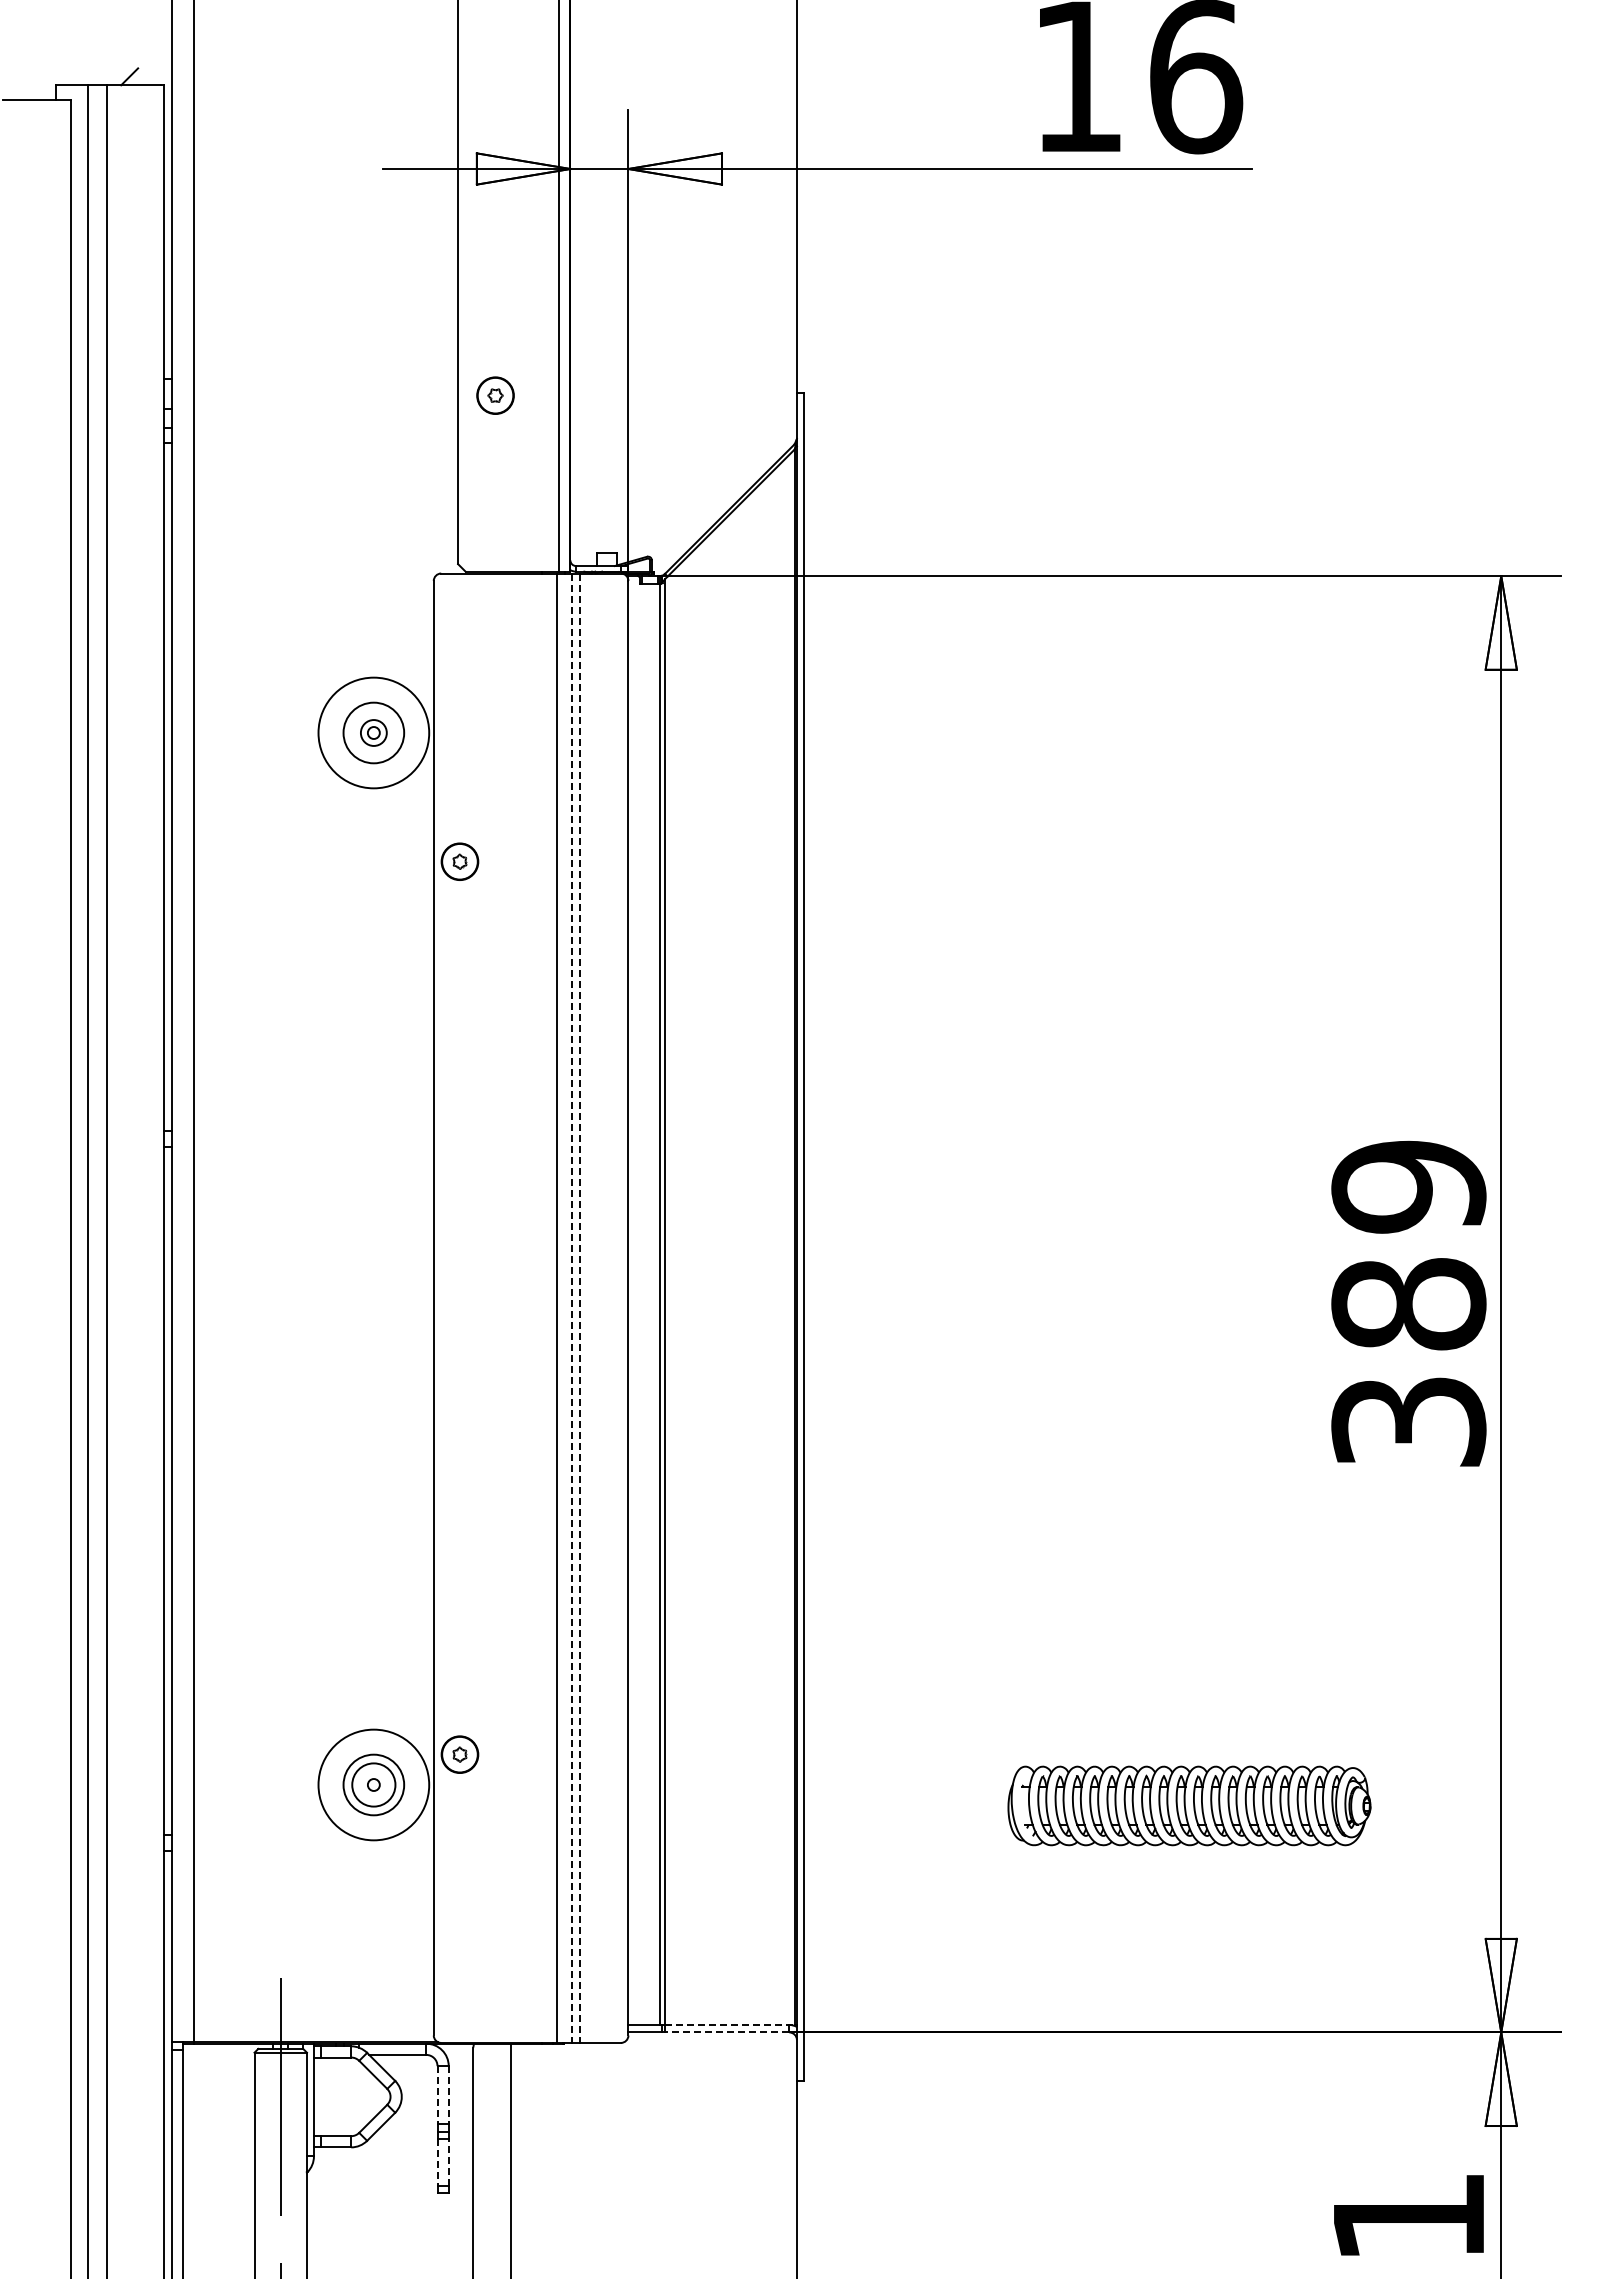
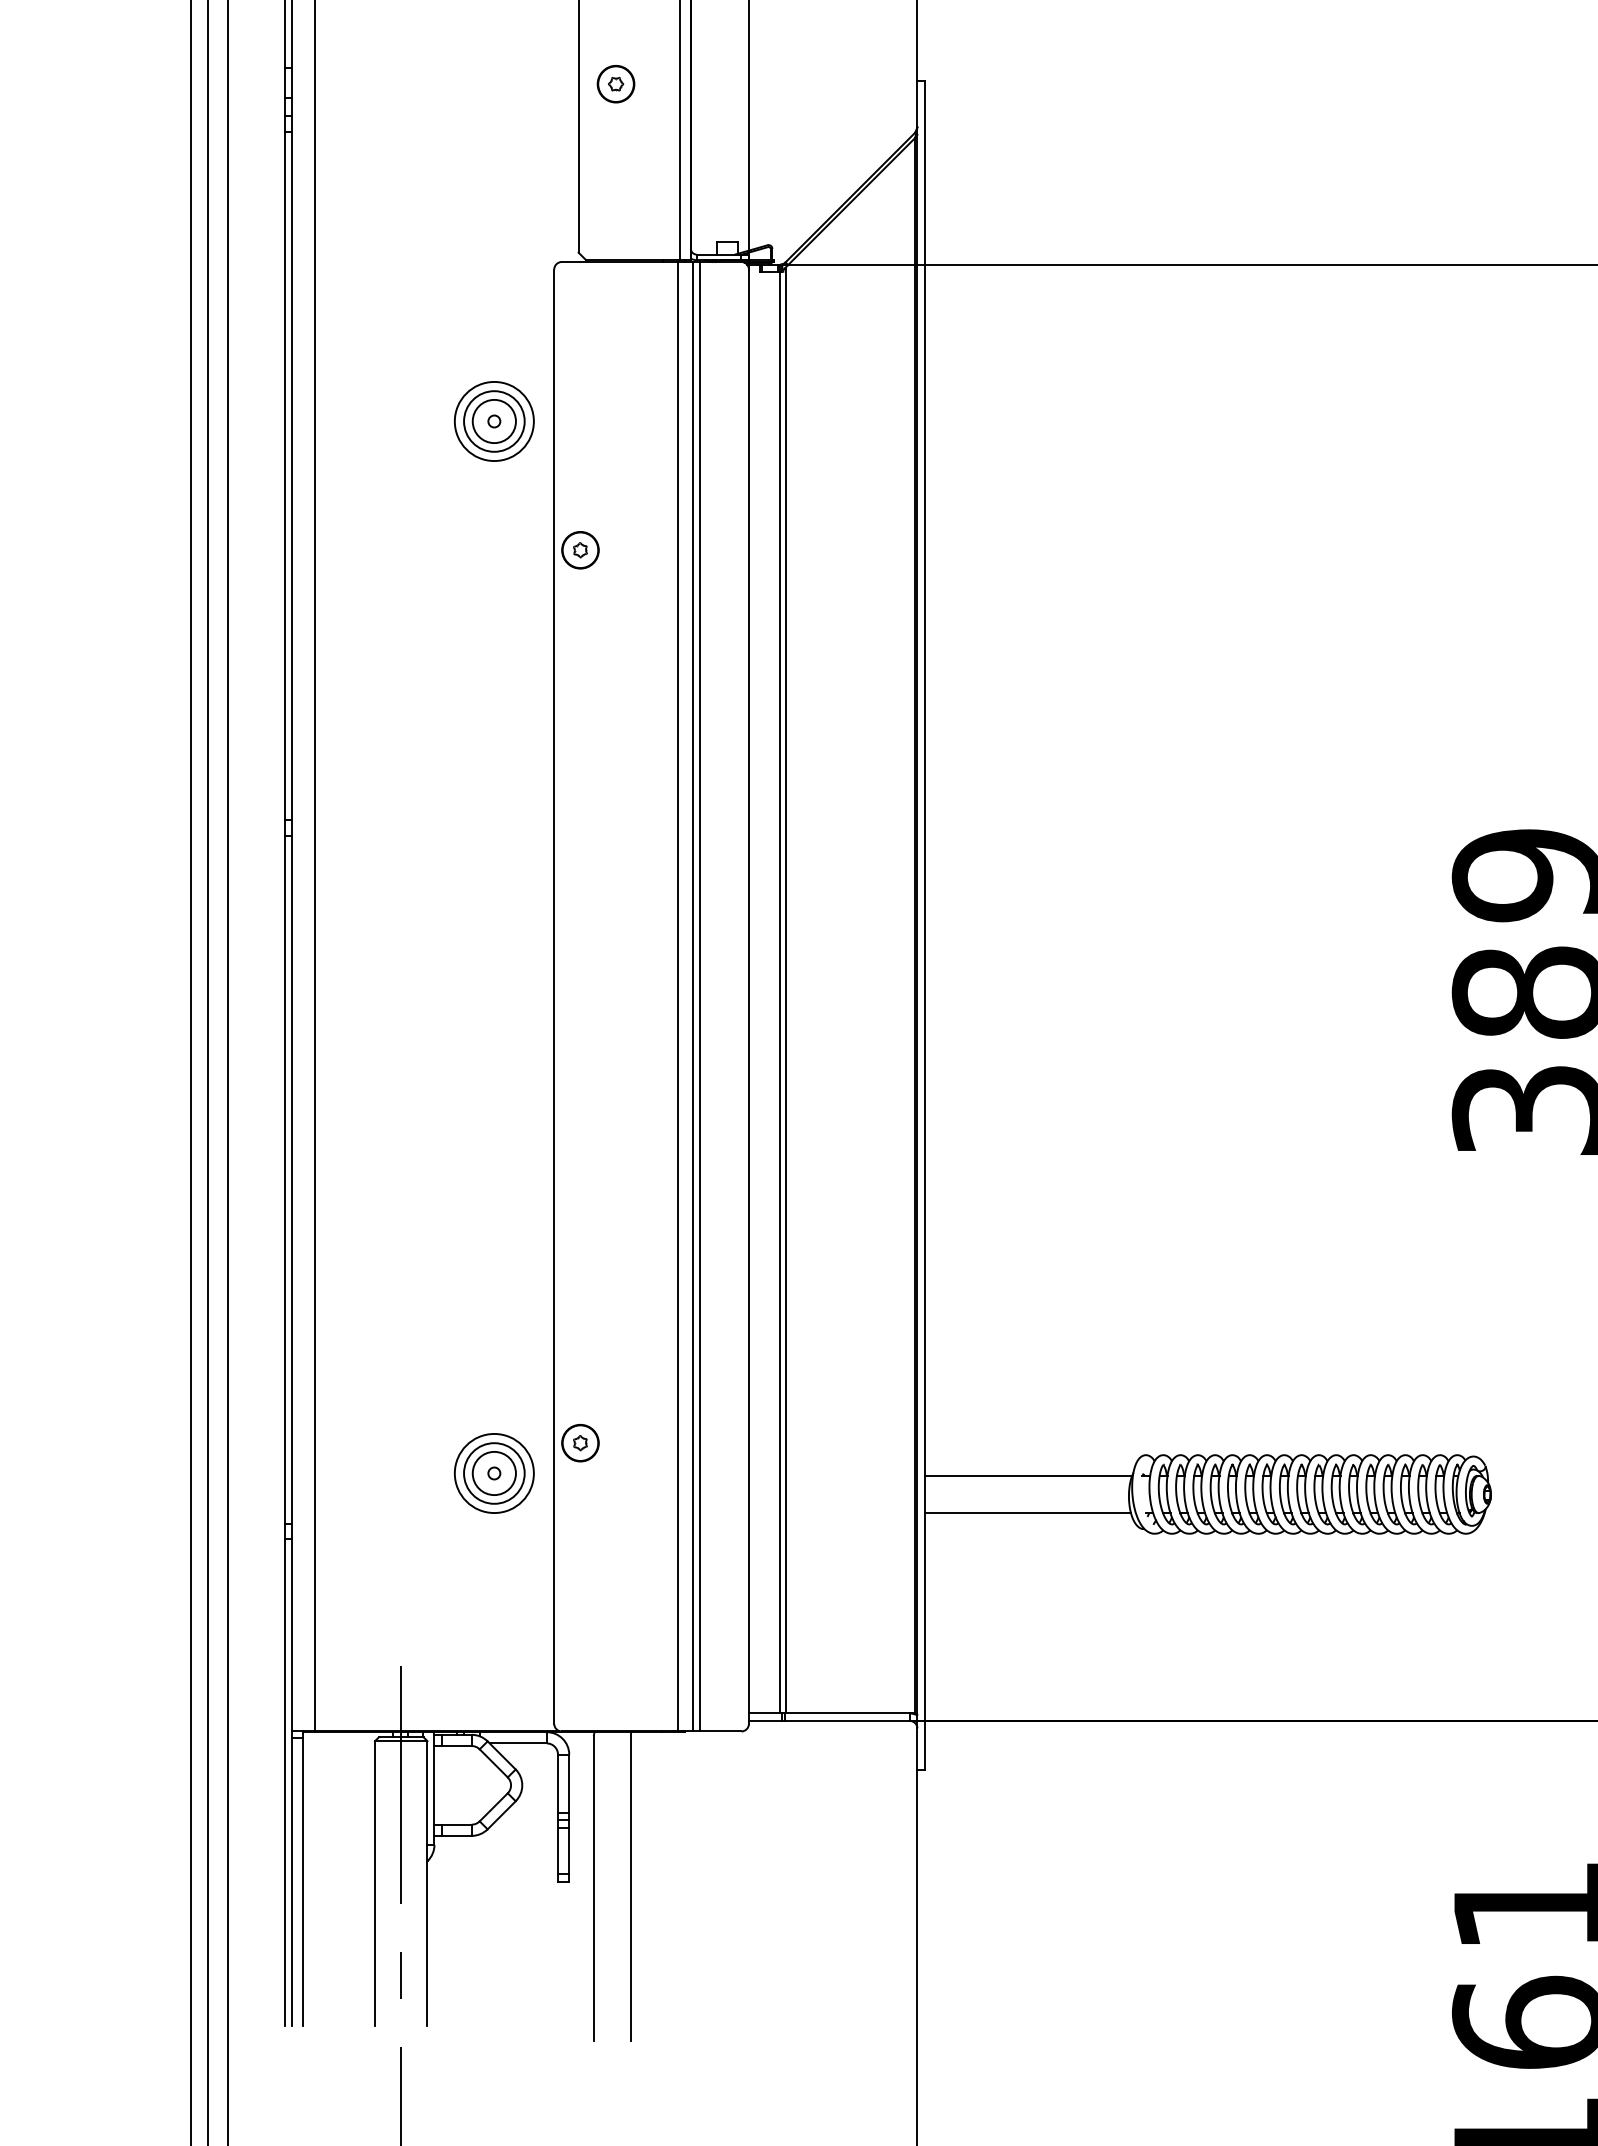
circle: (373, 732) -> (494, 421), size x0.71
circle: (373, 732) -> (494, 421), size x1.67
line: (572, 1308) -> (693, 997), dashed -> solid
line: (579, 1308) -> (700, 997), dashed -> solid
circle: (373, 1784) -> (494, 1473), size x0.71
line: (907, 1787) -> (1028, 1476), added
line: (907, 1824) -> (1028, 1513), added
line: (729, 2024) -> (850, 1713), dashed -> solid
line: (726, 2032) -> (847, 1721), dashed -> solid
line: (437, 2095) -> (558, 1784), dashed -> solid
line: (448, 2095) -> (569, 1784), dashed -> solid
line: (448, 2162) -> (569, 1851), dashed -> solid
line: (437, 2163) -> (558, 1852), dashed -> solid

